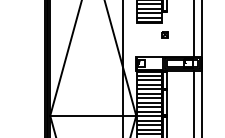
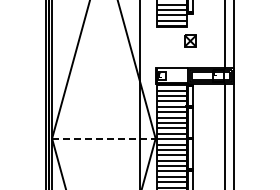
part: (165, 34) -> (190, 40), size x1.6
line: (92, 115) -> (103, 138), solid -> dashed

